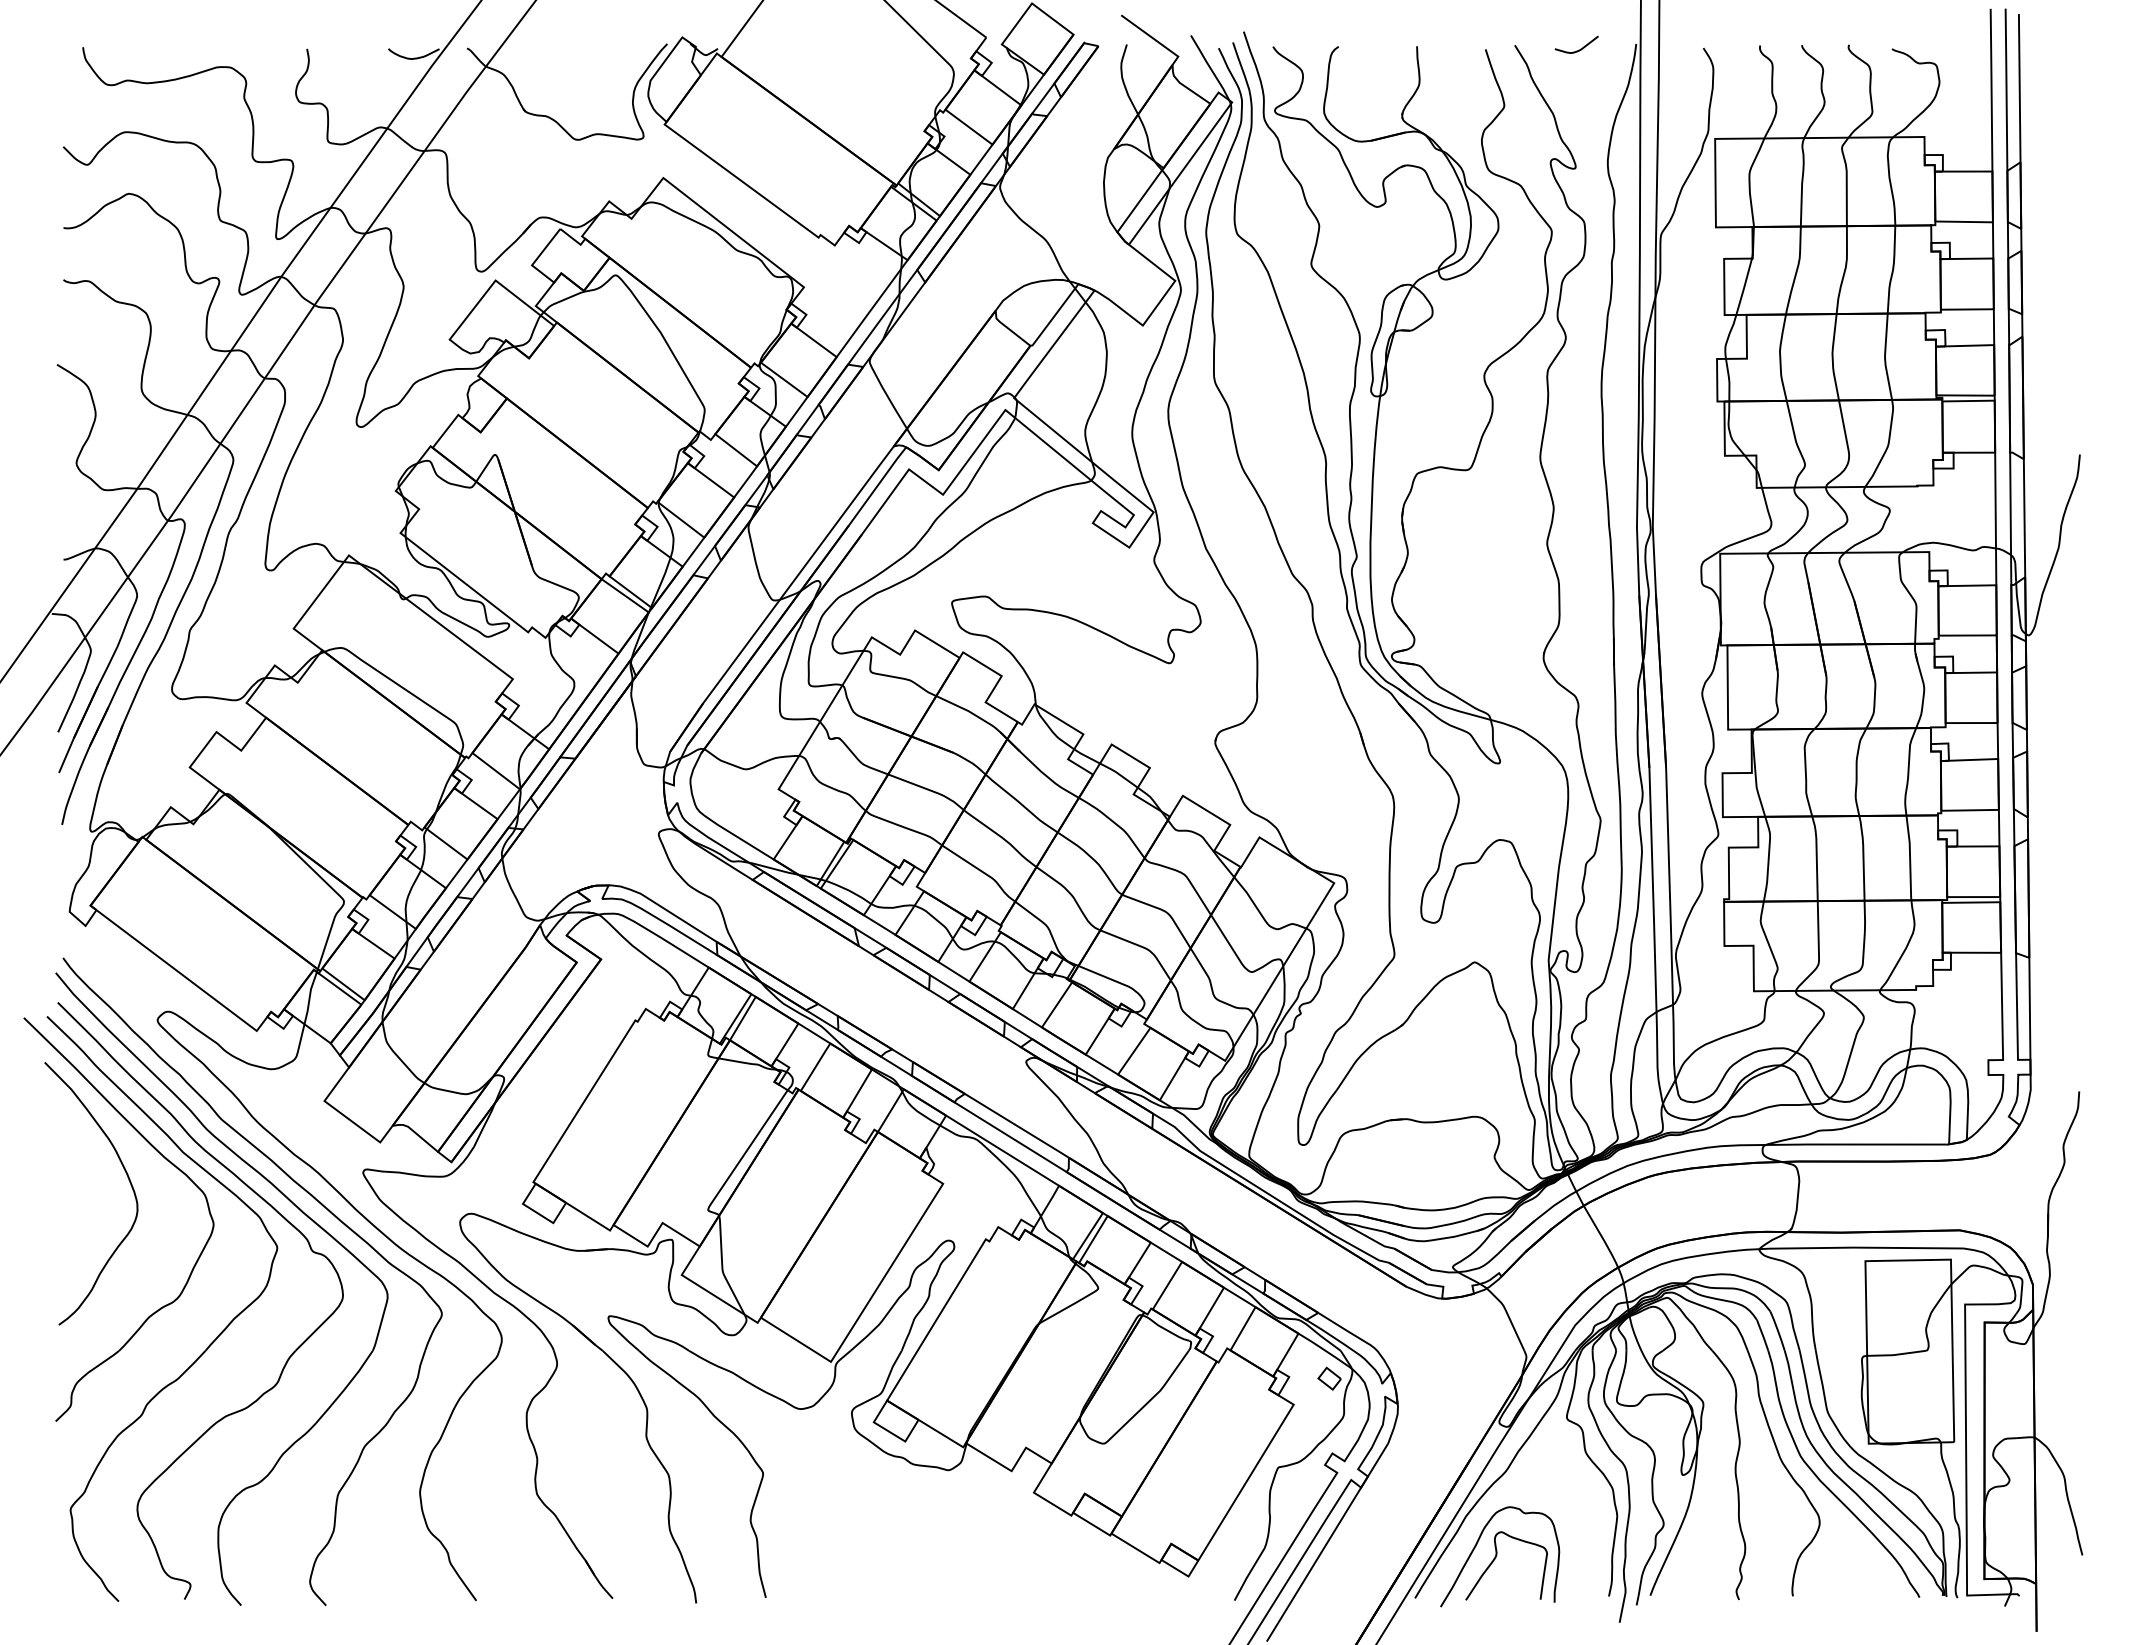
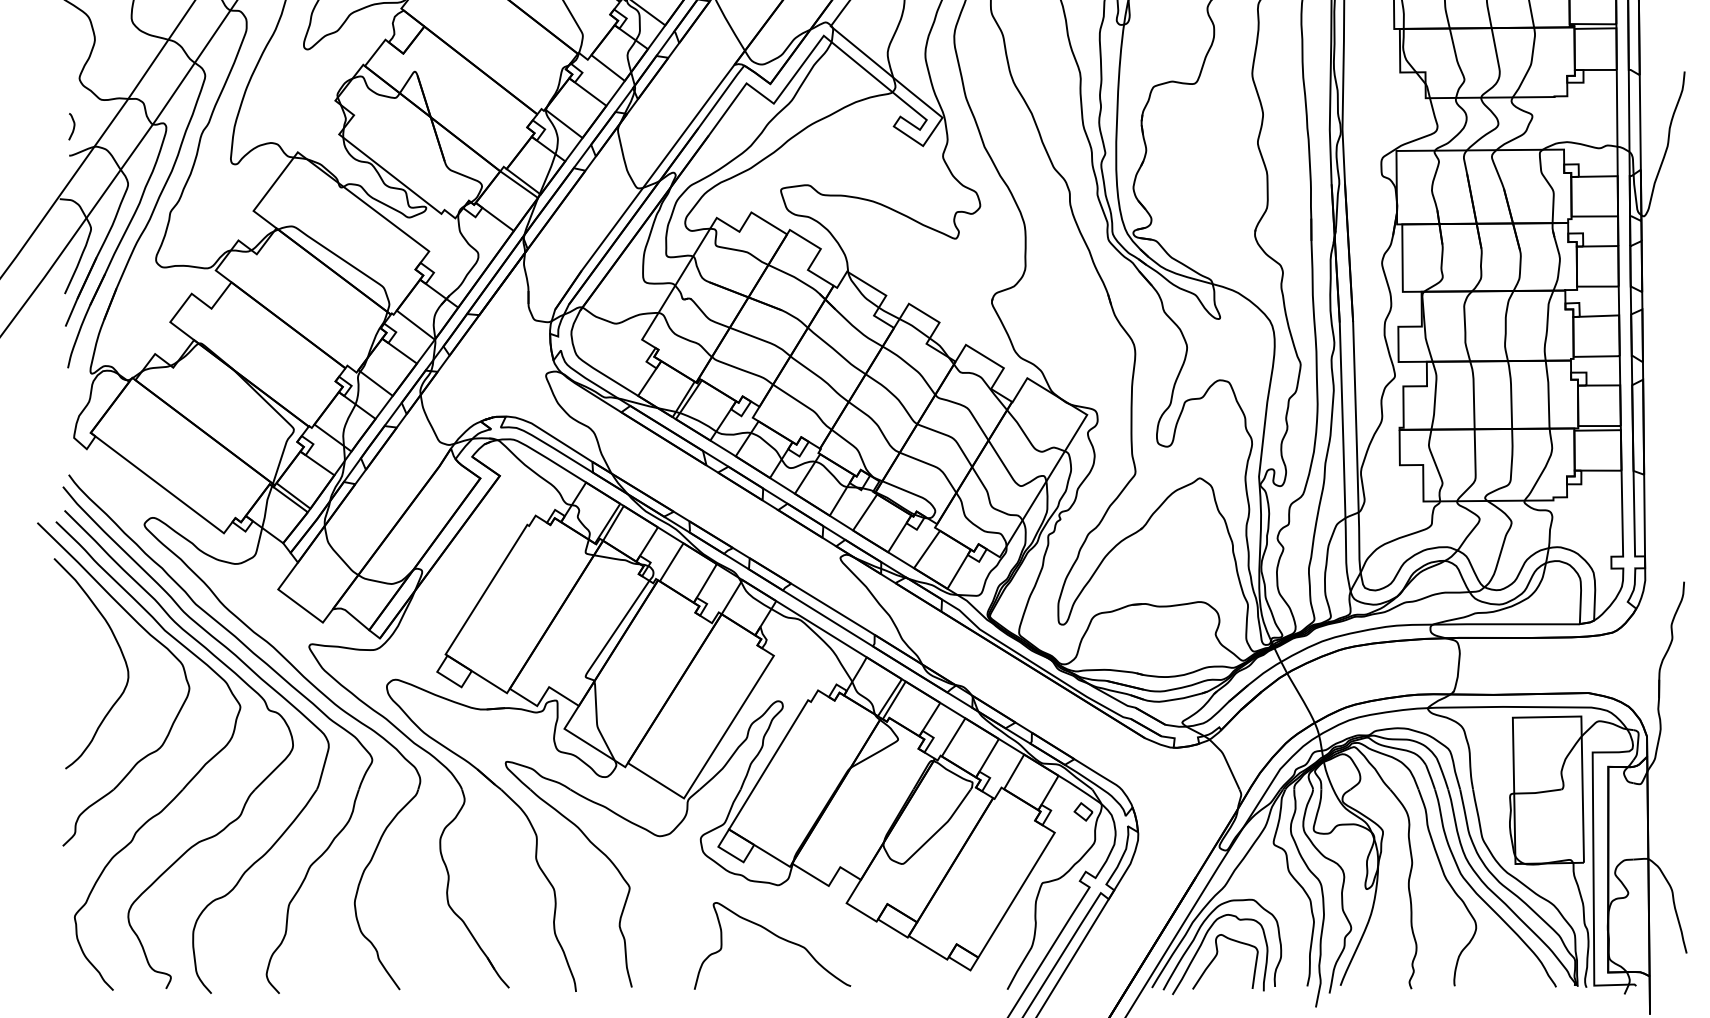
curve: (68, 524) -> (73, 127), added
curve: (1472, 1530) -> (1198, 933), added
curve: (946, 1534) -> (776, 936), added

